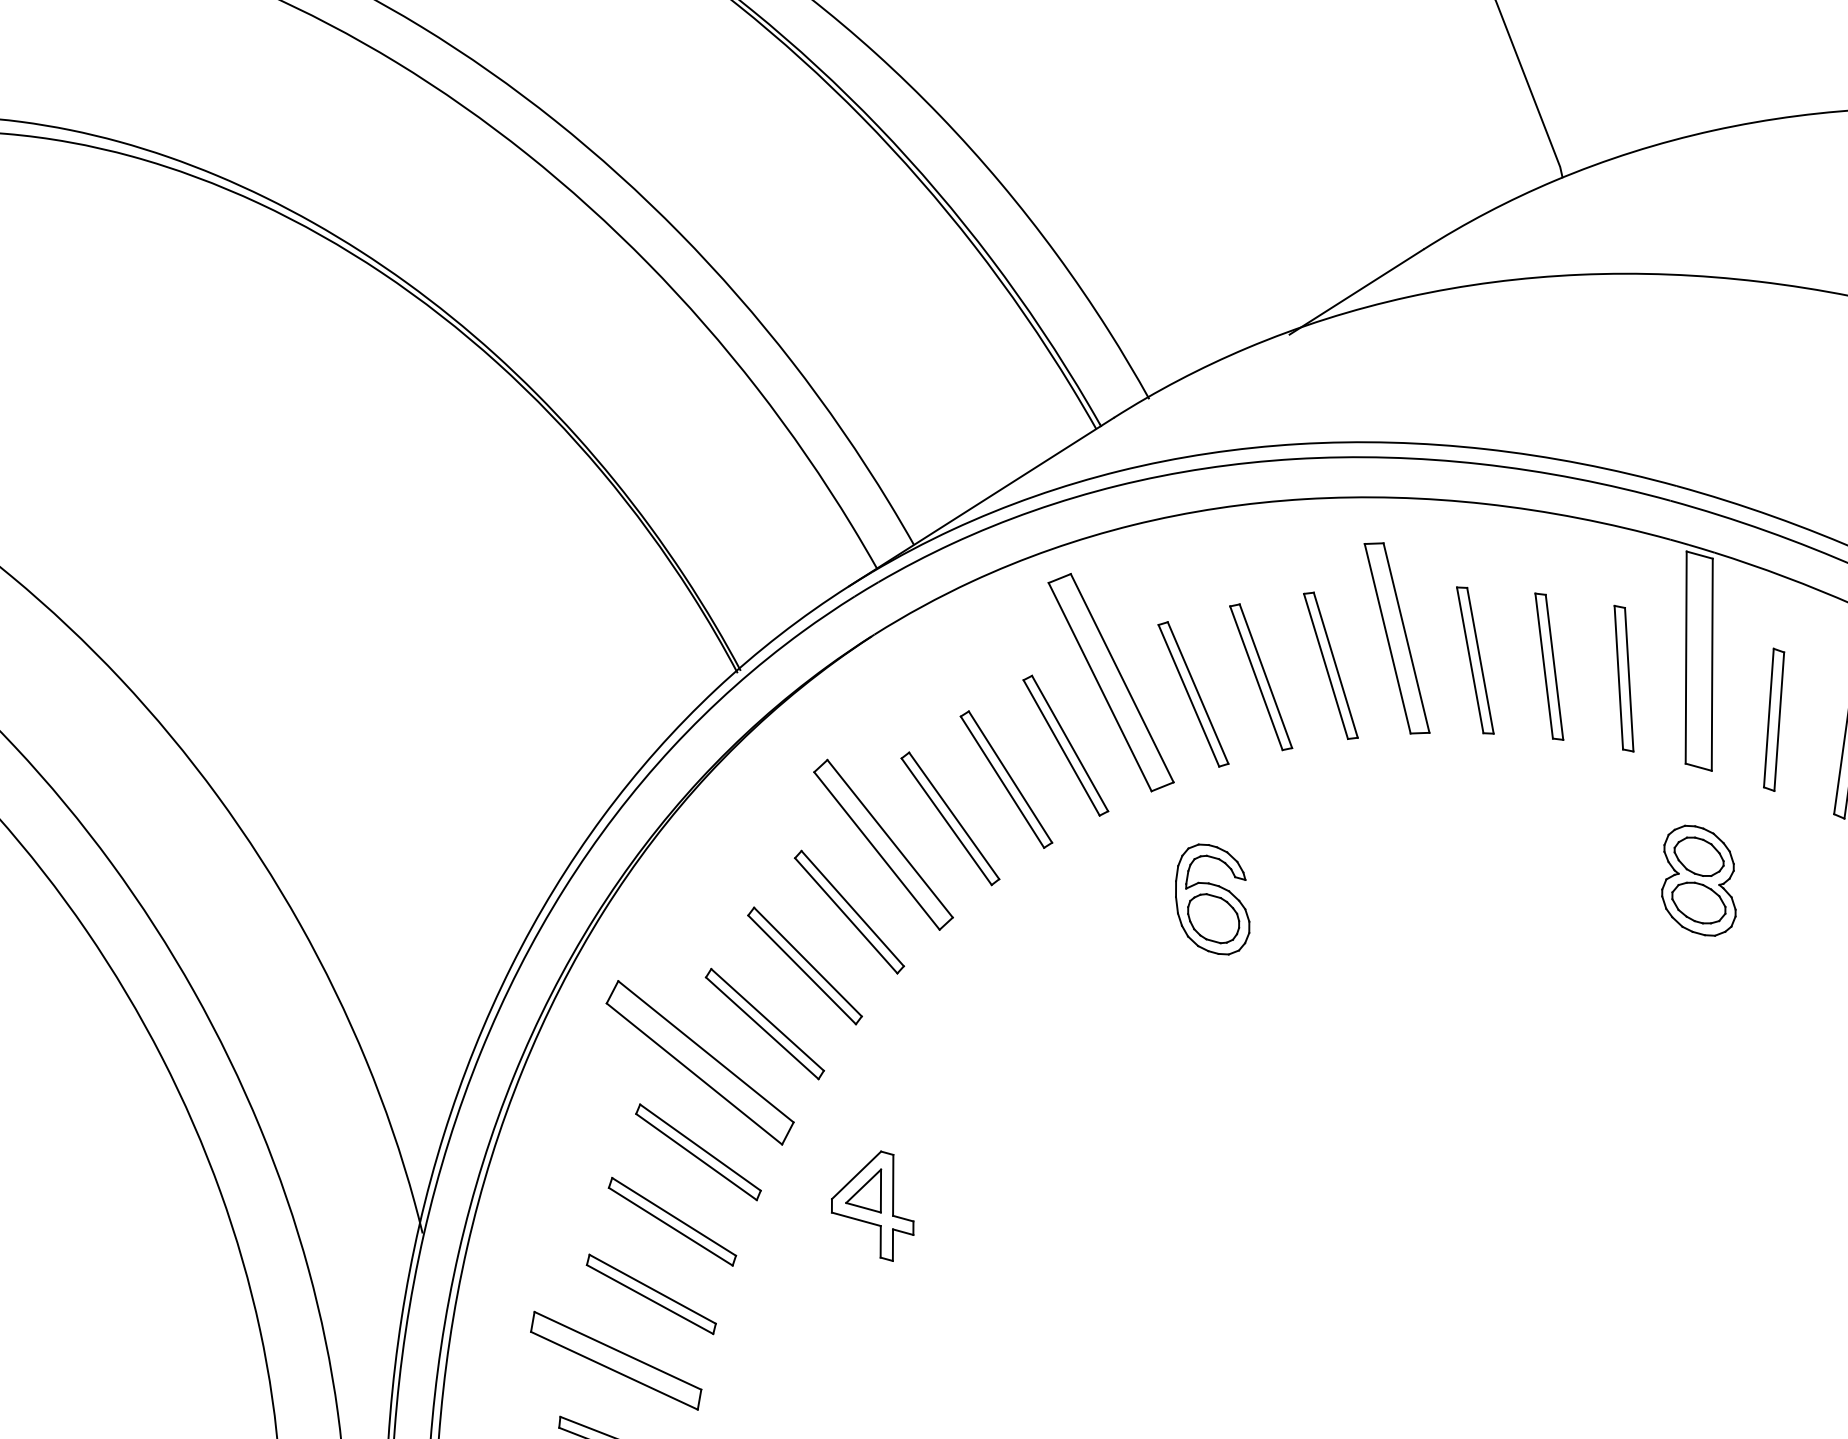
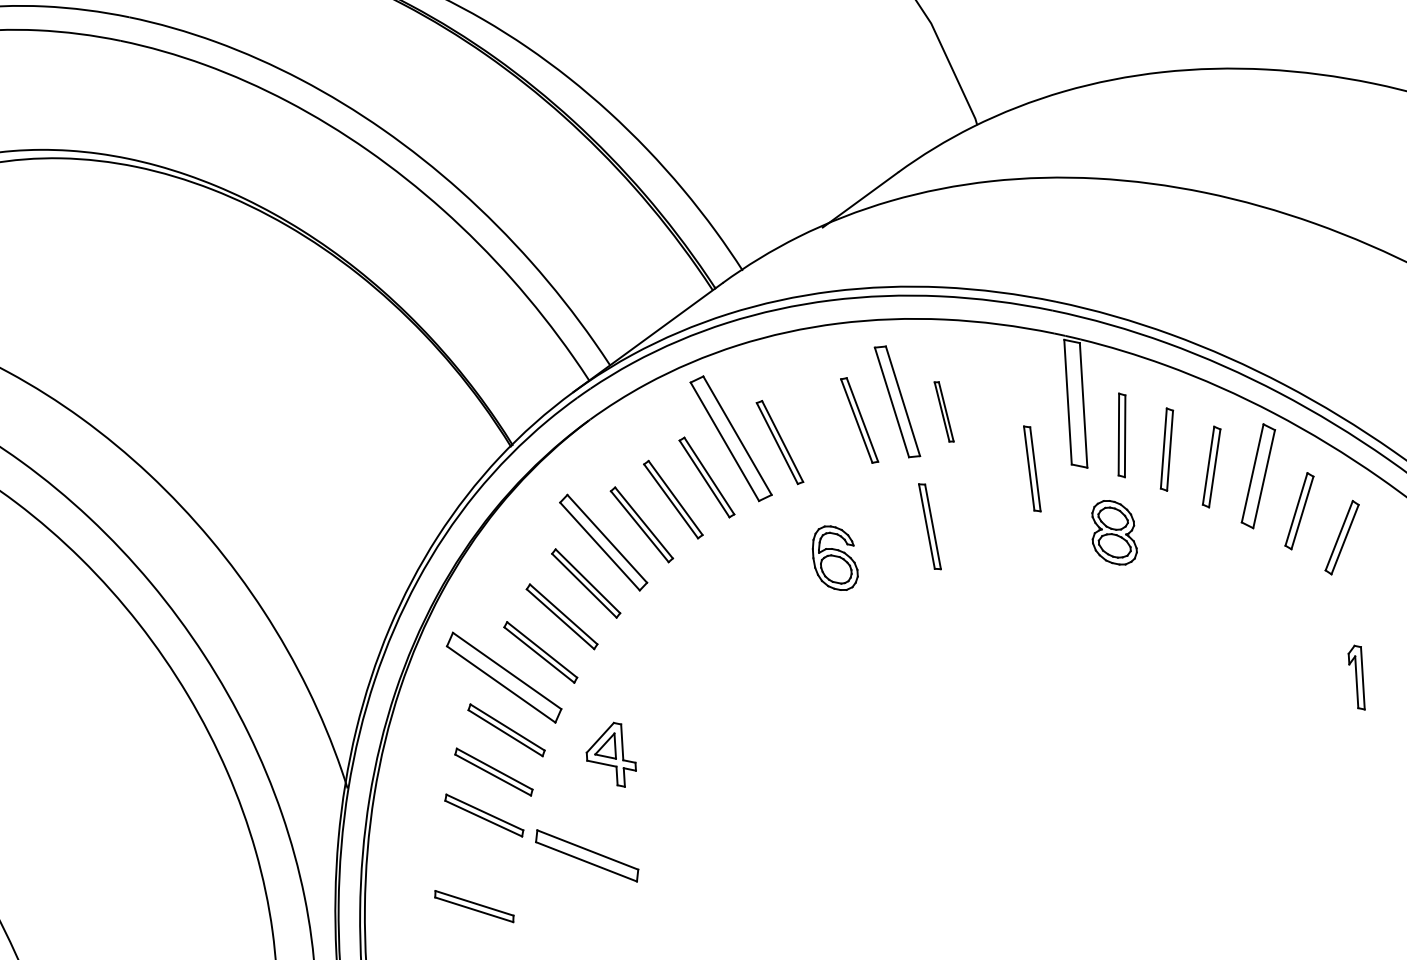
part: (1474, 659) -> (943, 411), size x0.7
part: (1548, 666) -> (929, 526), moved
part: (1261, 676) -> (819, 429), removed
part: (1624, 677) -> (1032, 468), moved
part: (1699, 880) -> (1114, 532), moved
part: (1211, 898) -> (834, 557), moved
part: (616, 1360) -> (587, 855), moved

